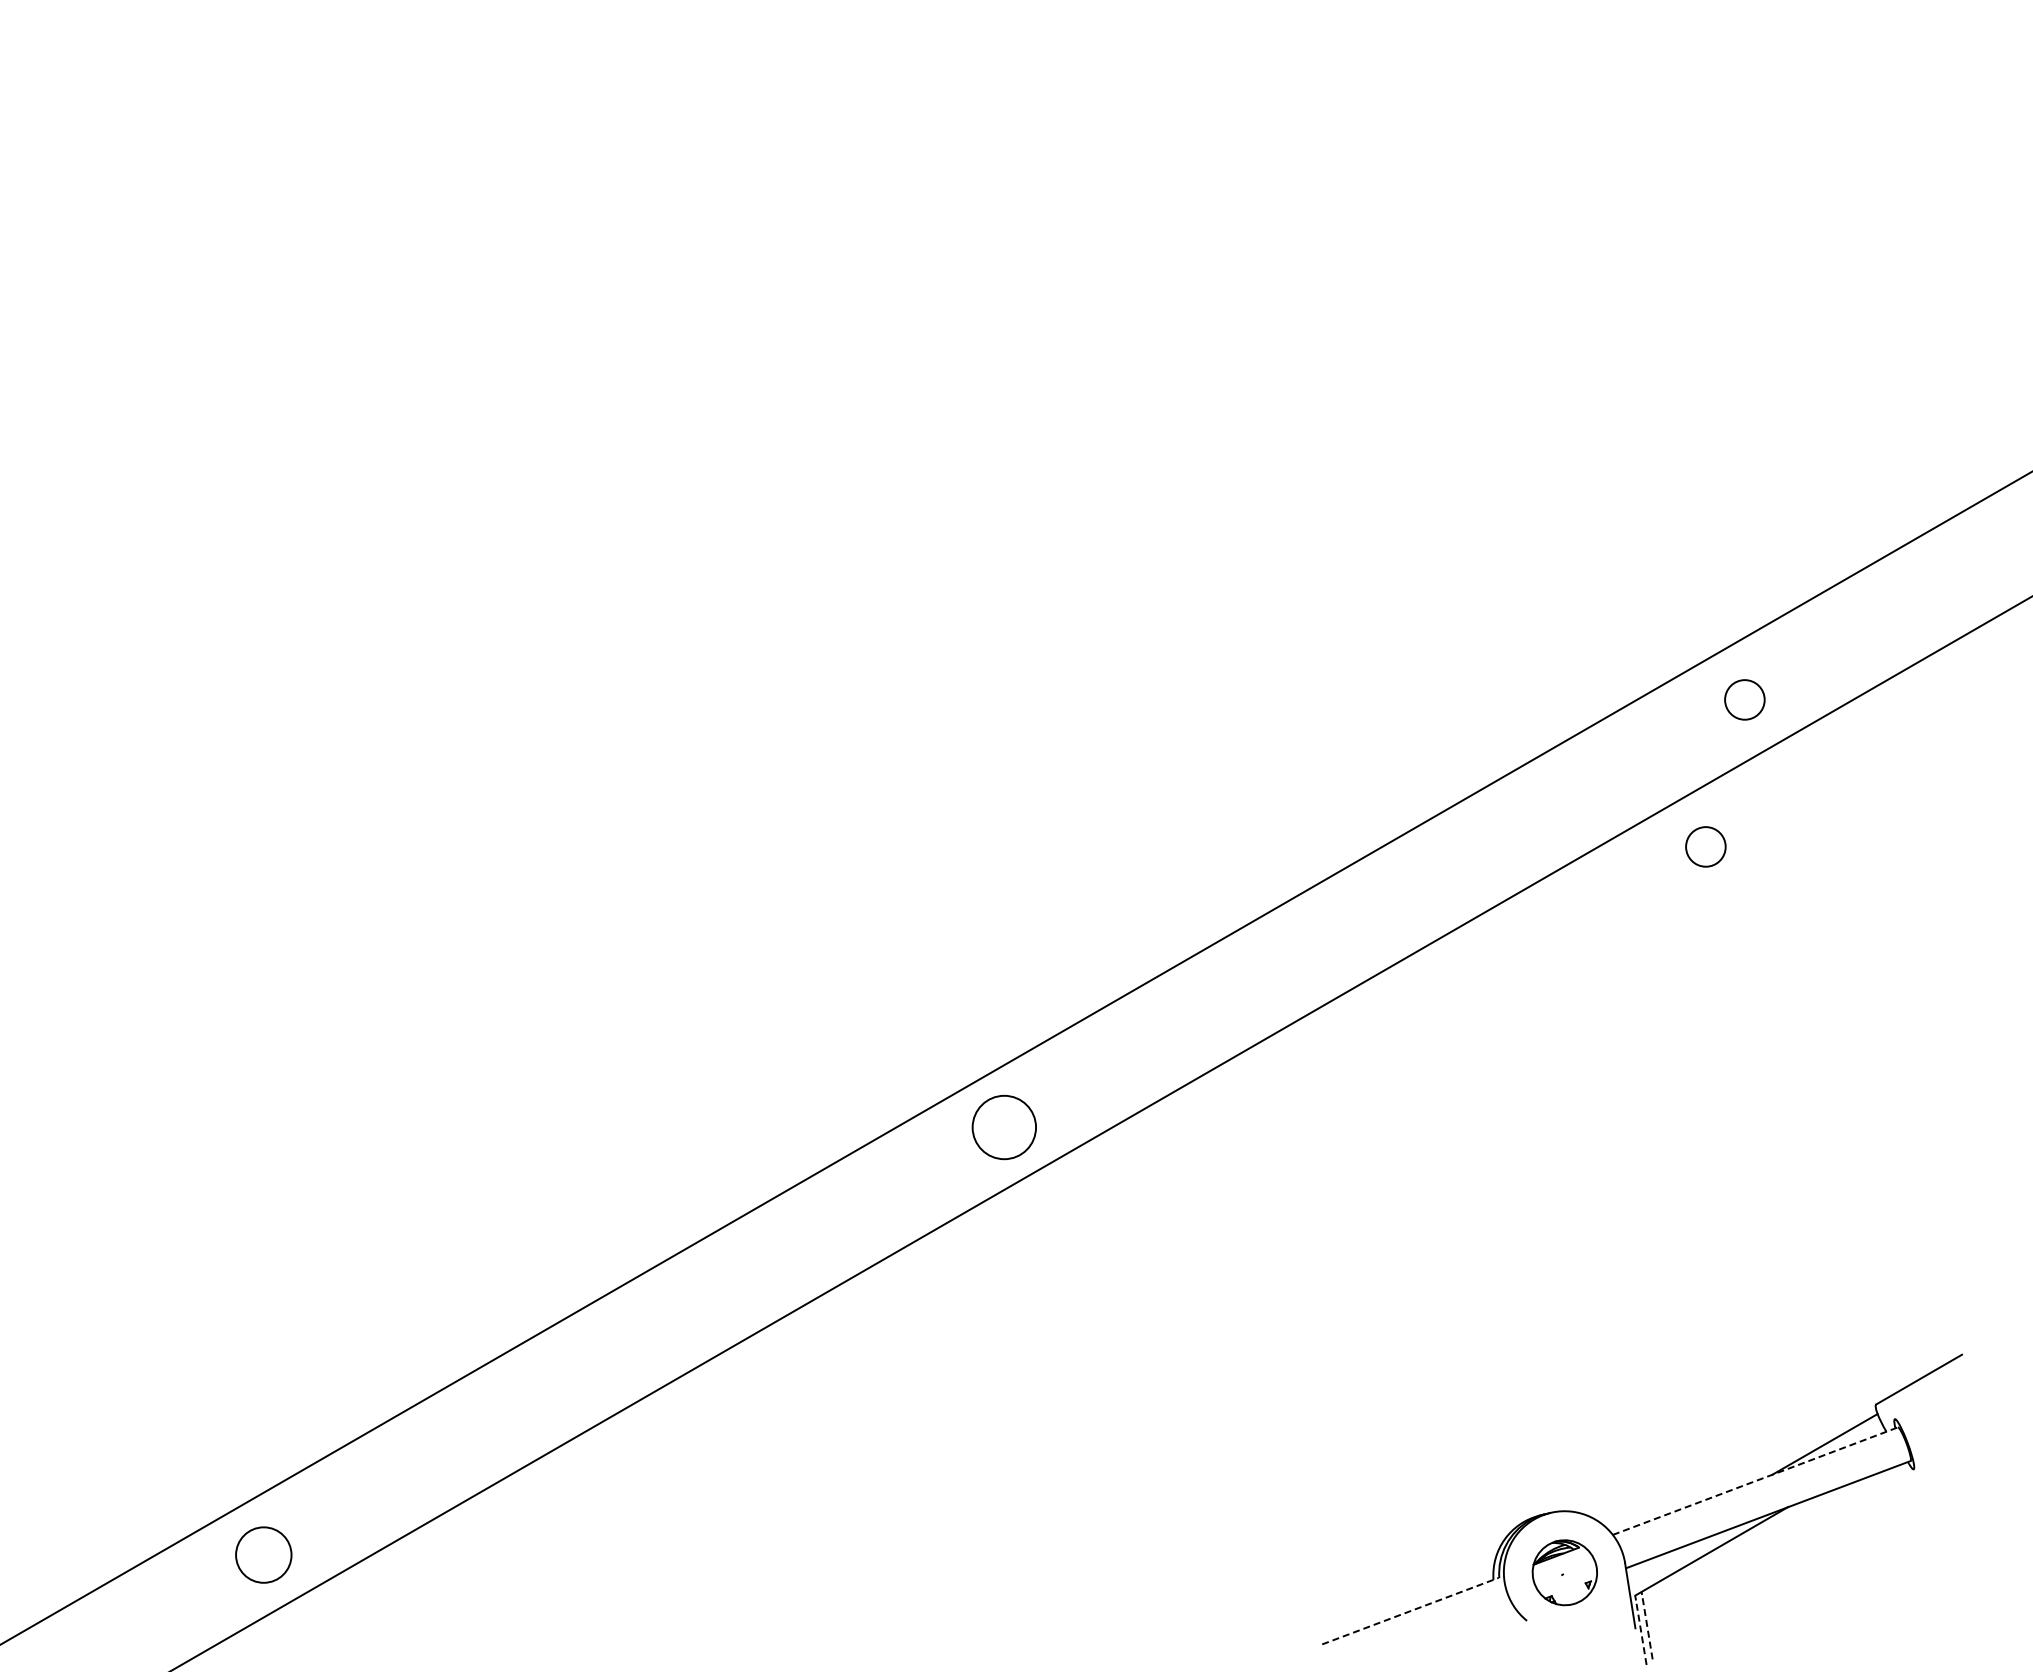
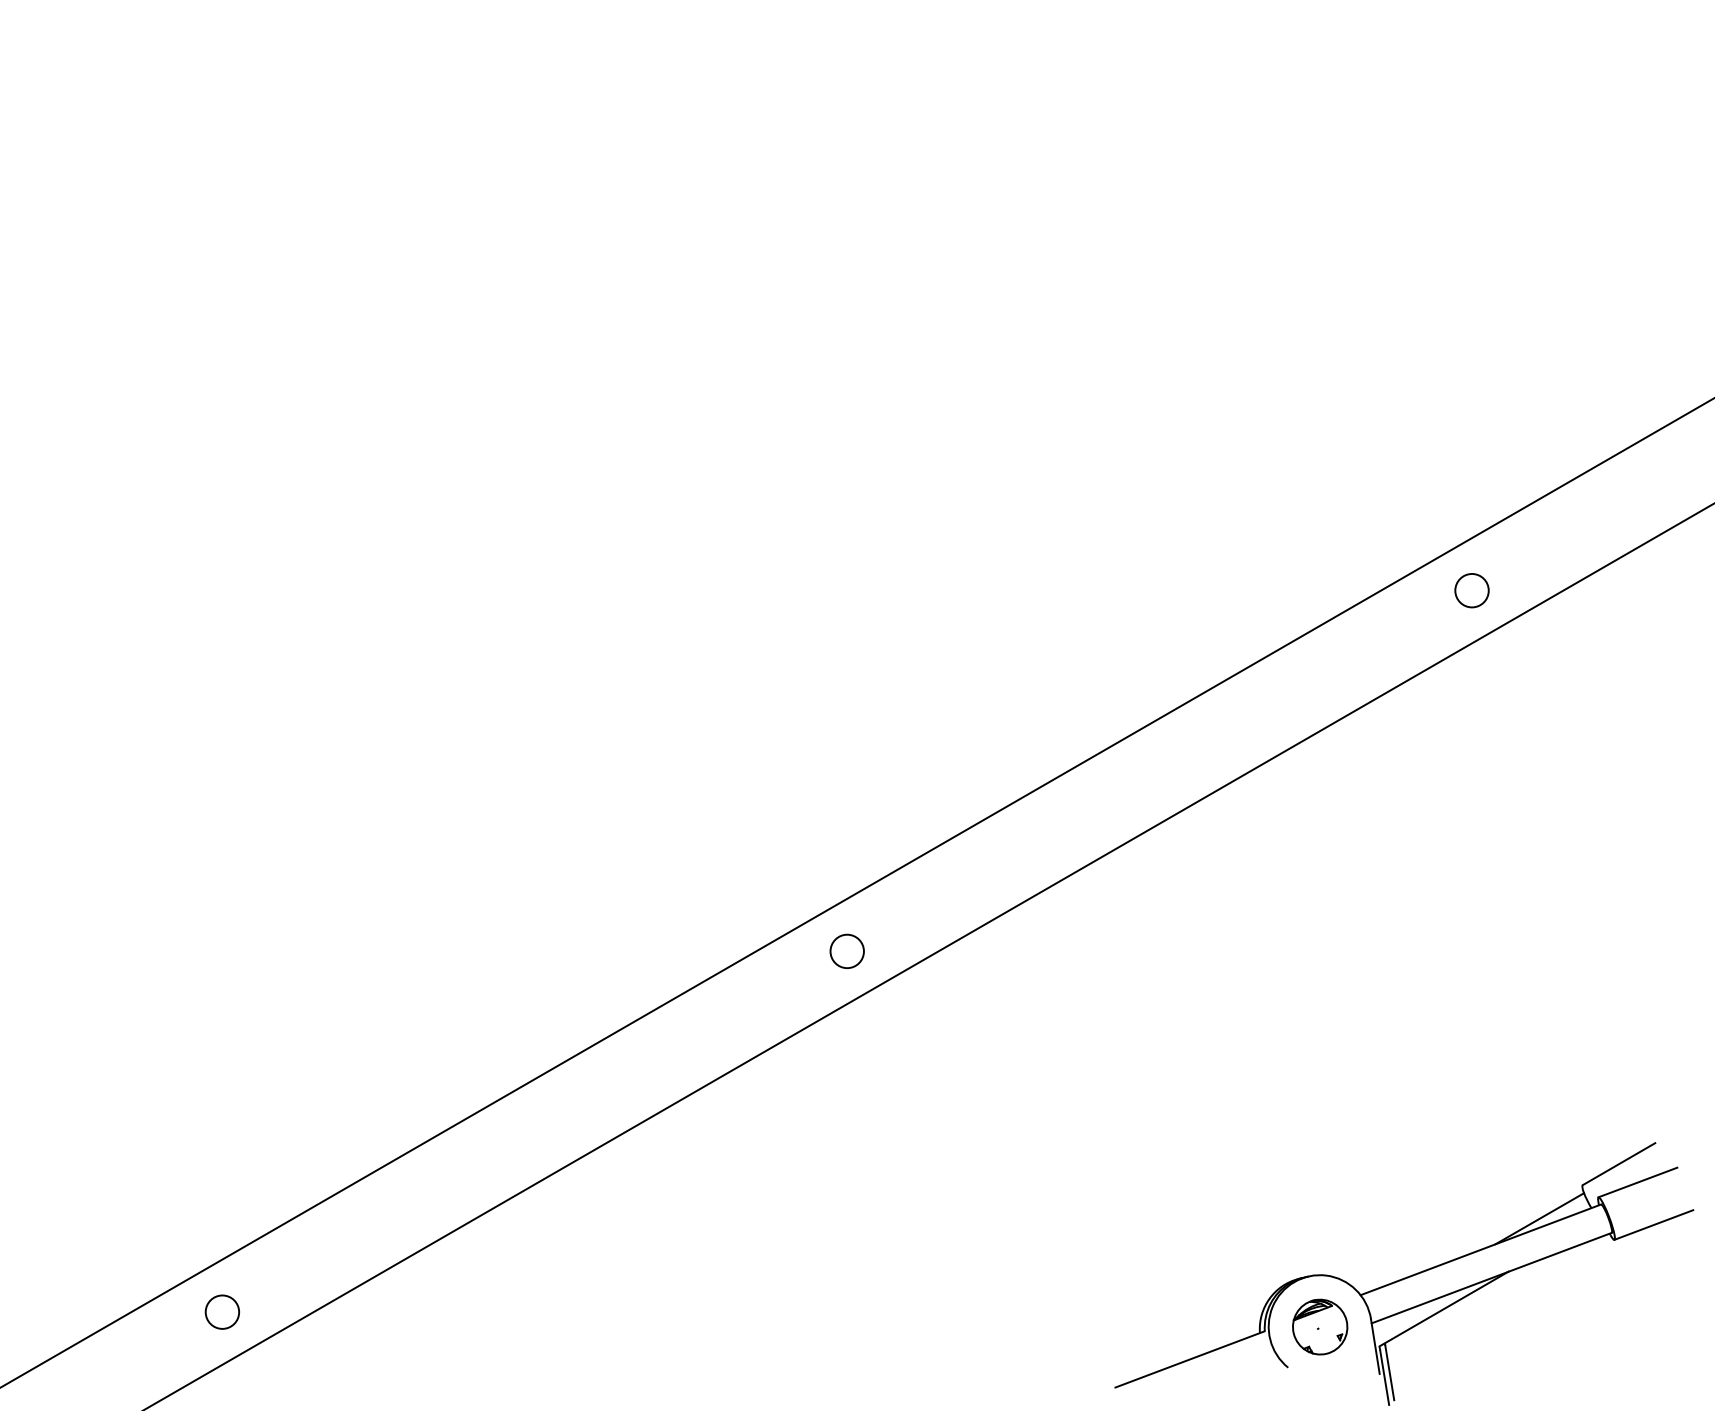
circle: (1705, 846) -> (1438, 714), removed
circle: (1004, 1127) -> (847, 951), size x0.62
line: (1941, 1400) -> (1637, 1181), added
line: (1960, 1451) -> (1653, 1224), added
line: (1755, 1481) -> (1480, 1250), dashed -> solid
circle: (263, 1554) -> (222, 1311), size x0.71
line: (1410, 1610) -> (1189, 1358), dashed -> solid
line: (1647, 1627) -> (1389, 1373), dashed -> solid
line: (1641, 1632) -> (1384, 1377), dashed -> solid

